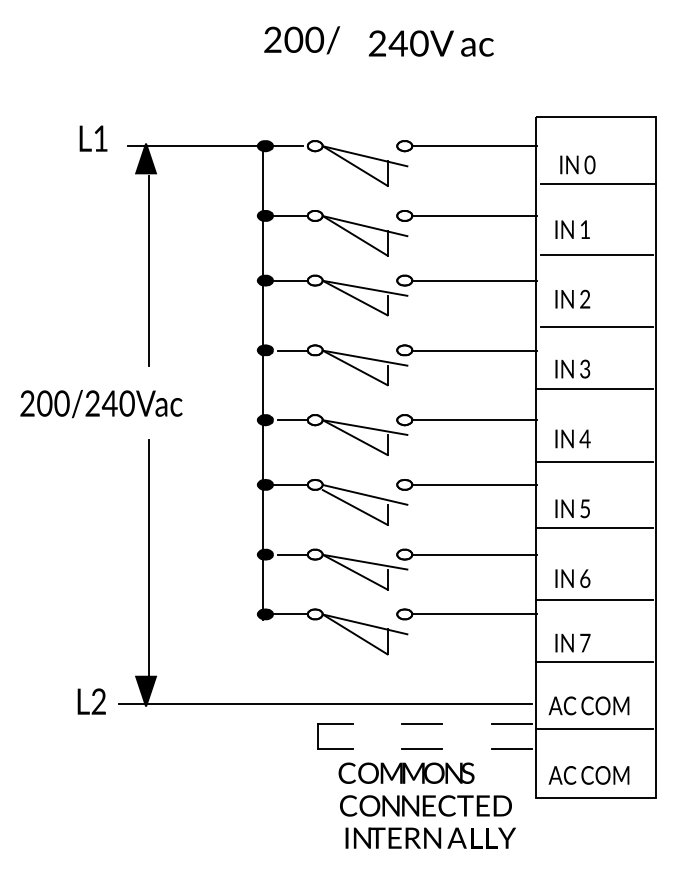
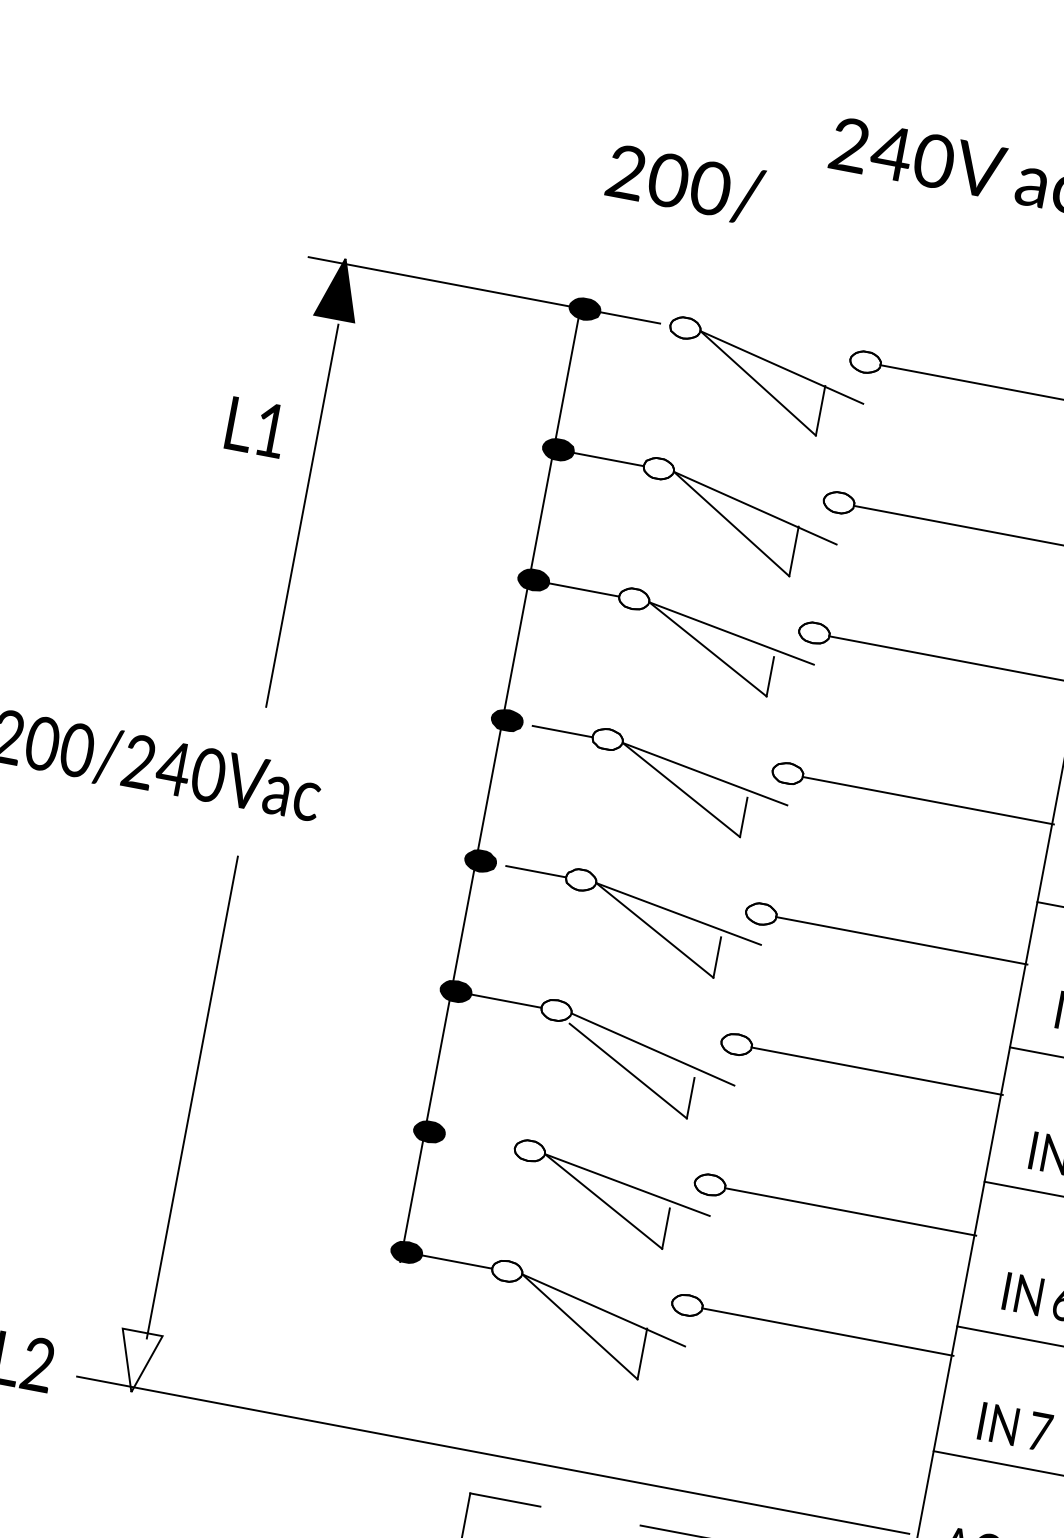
text: (302, 40) -> (685, 185), moved
text: (93, 138) -> (256, 427), moved
line: (292, 554) -> (484, 1141), removed
fill: (145, 691) -> (135, 1361), removed

